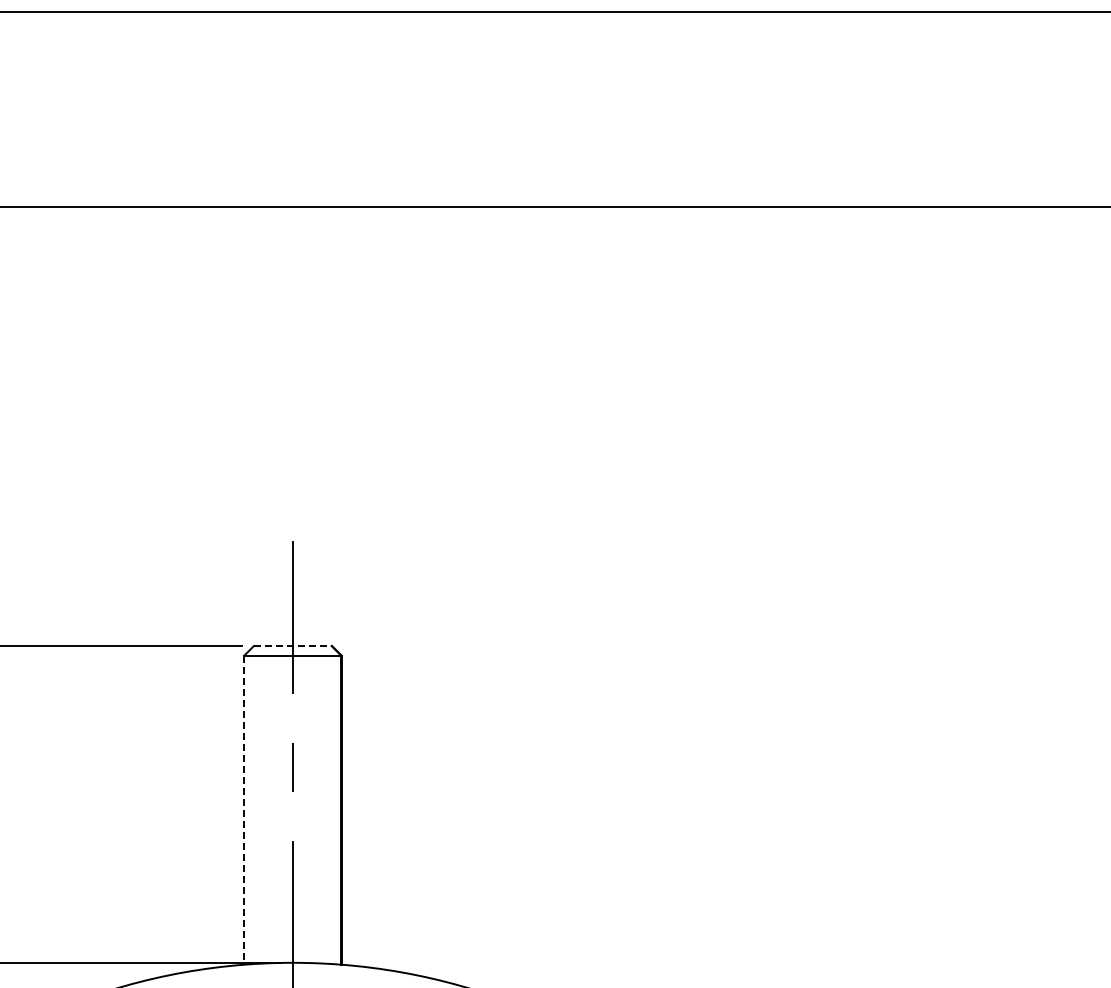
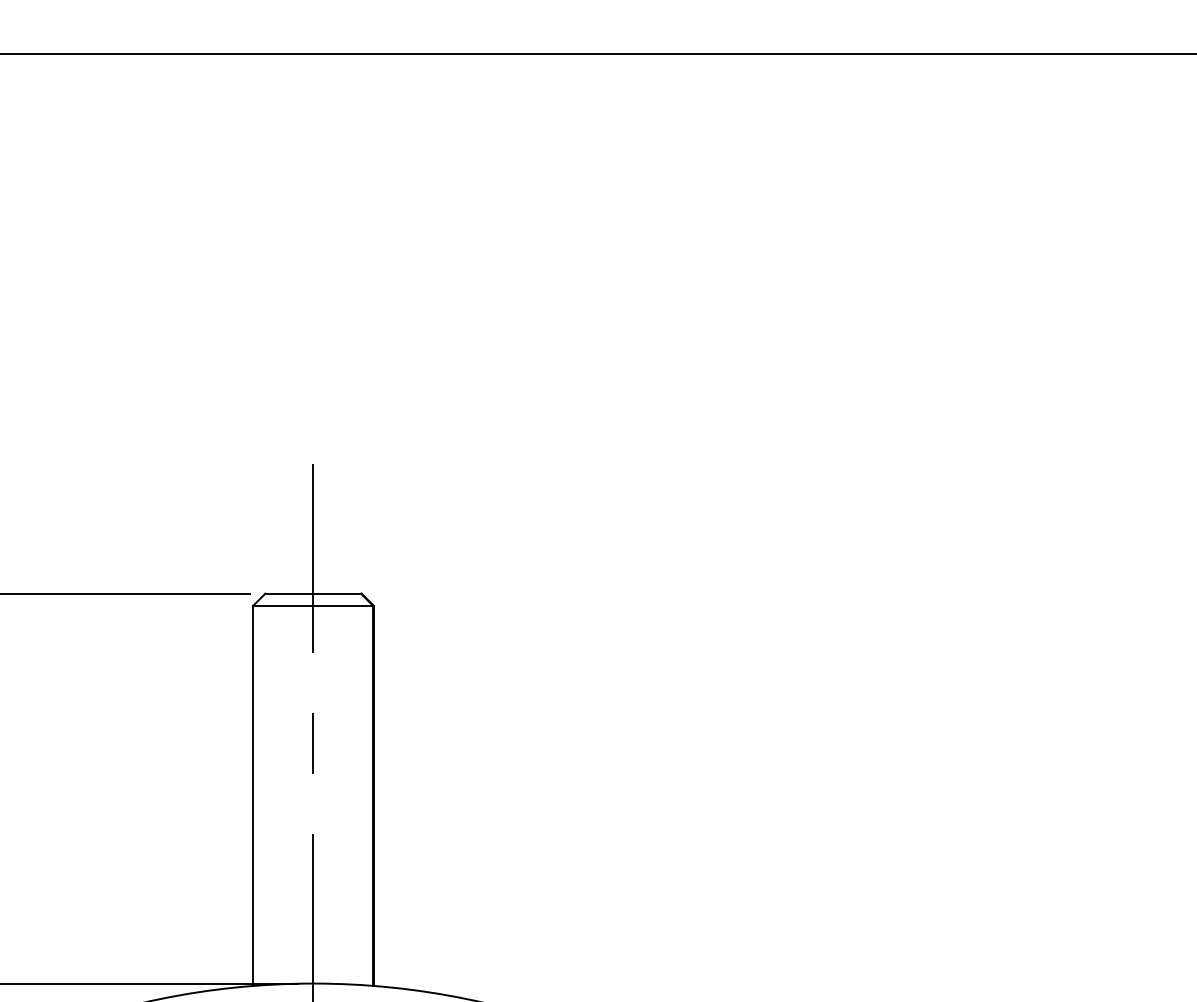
line: (292, 646) -> (312, 594), dashed -> solid
line: (244, 810) -> (253, 796), dashed -> solid

